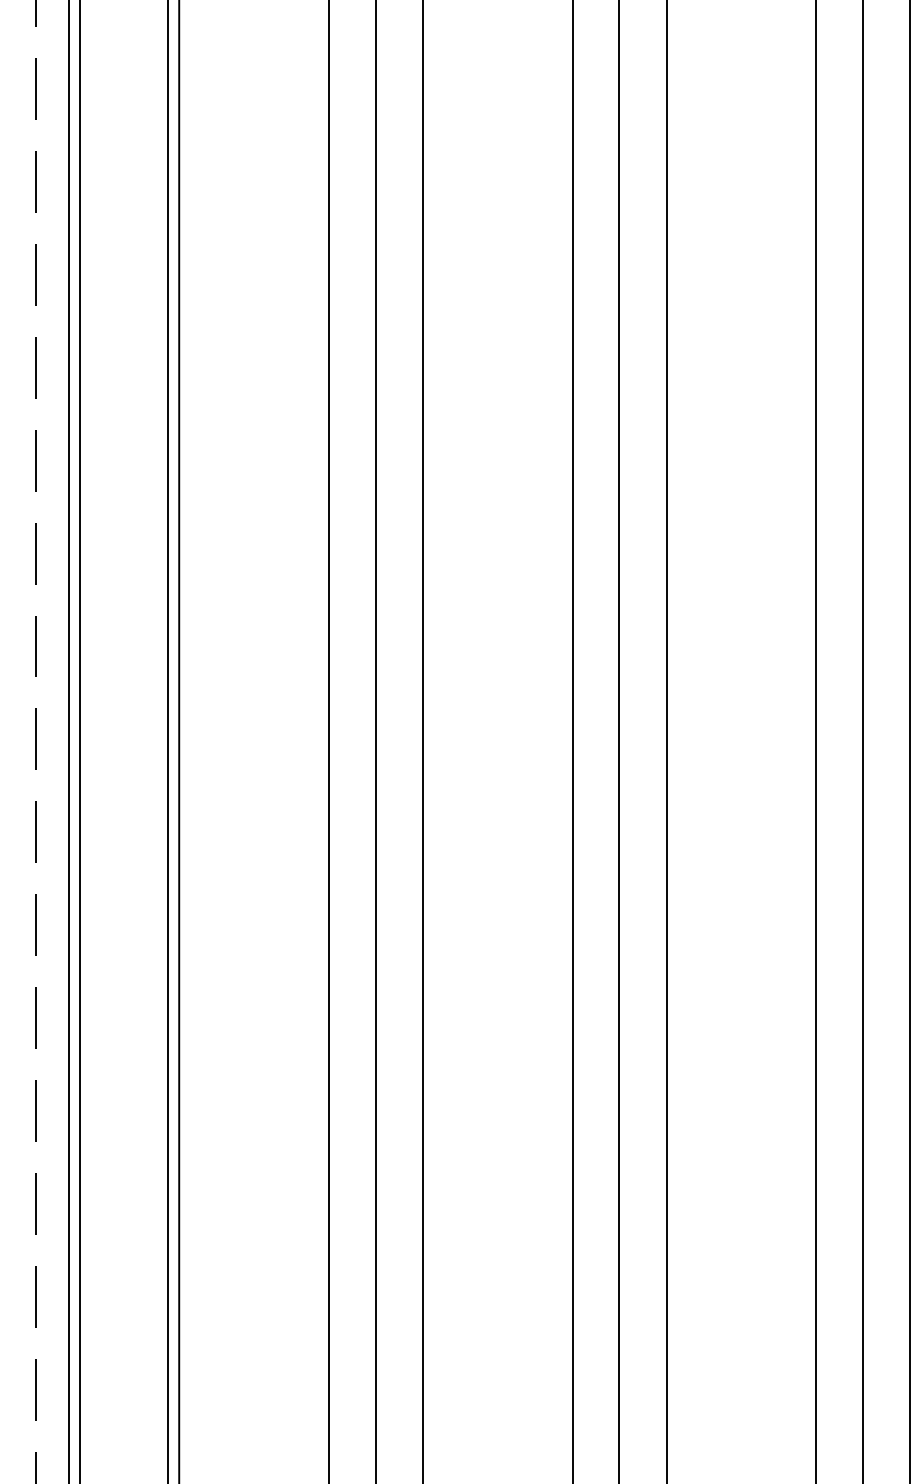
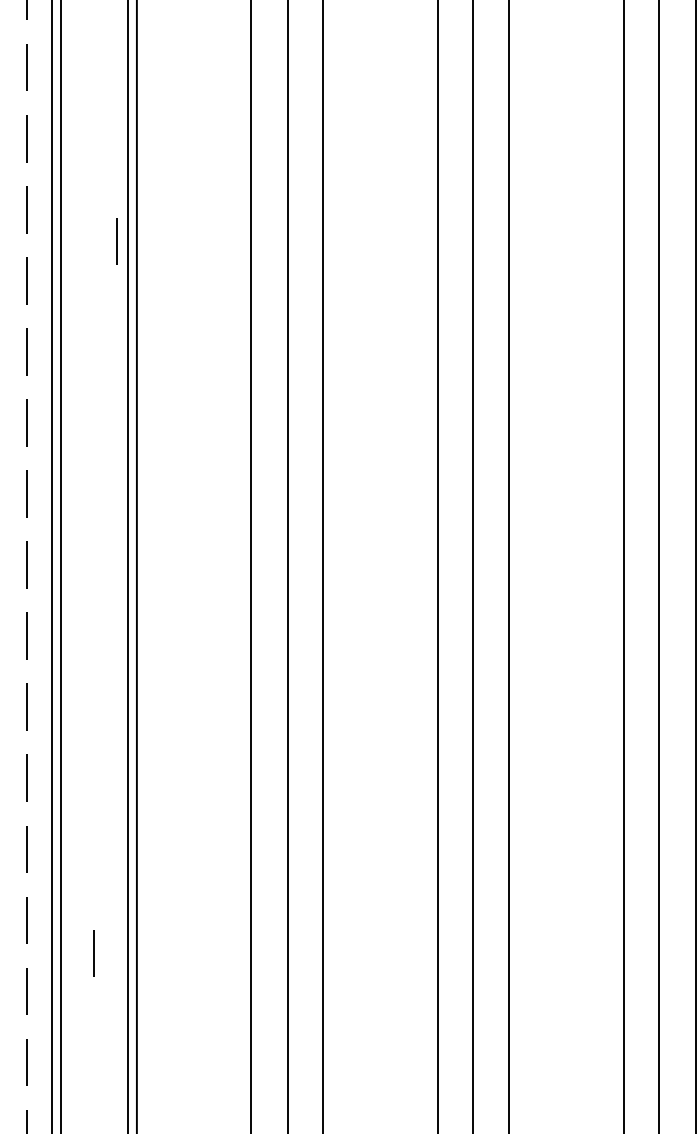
line: (152, 316) -> (116, 241), added
line: (122, 1247) -> (93, 953), added

